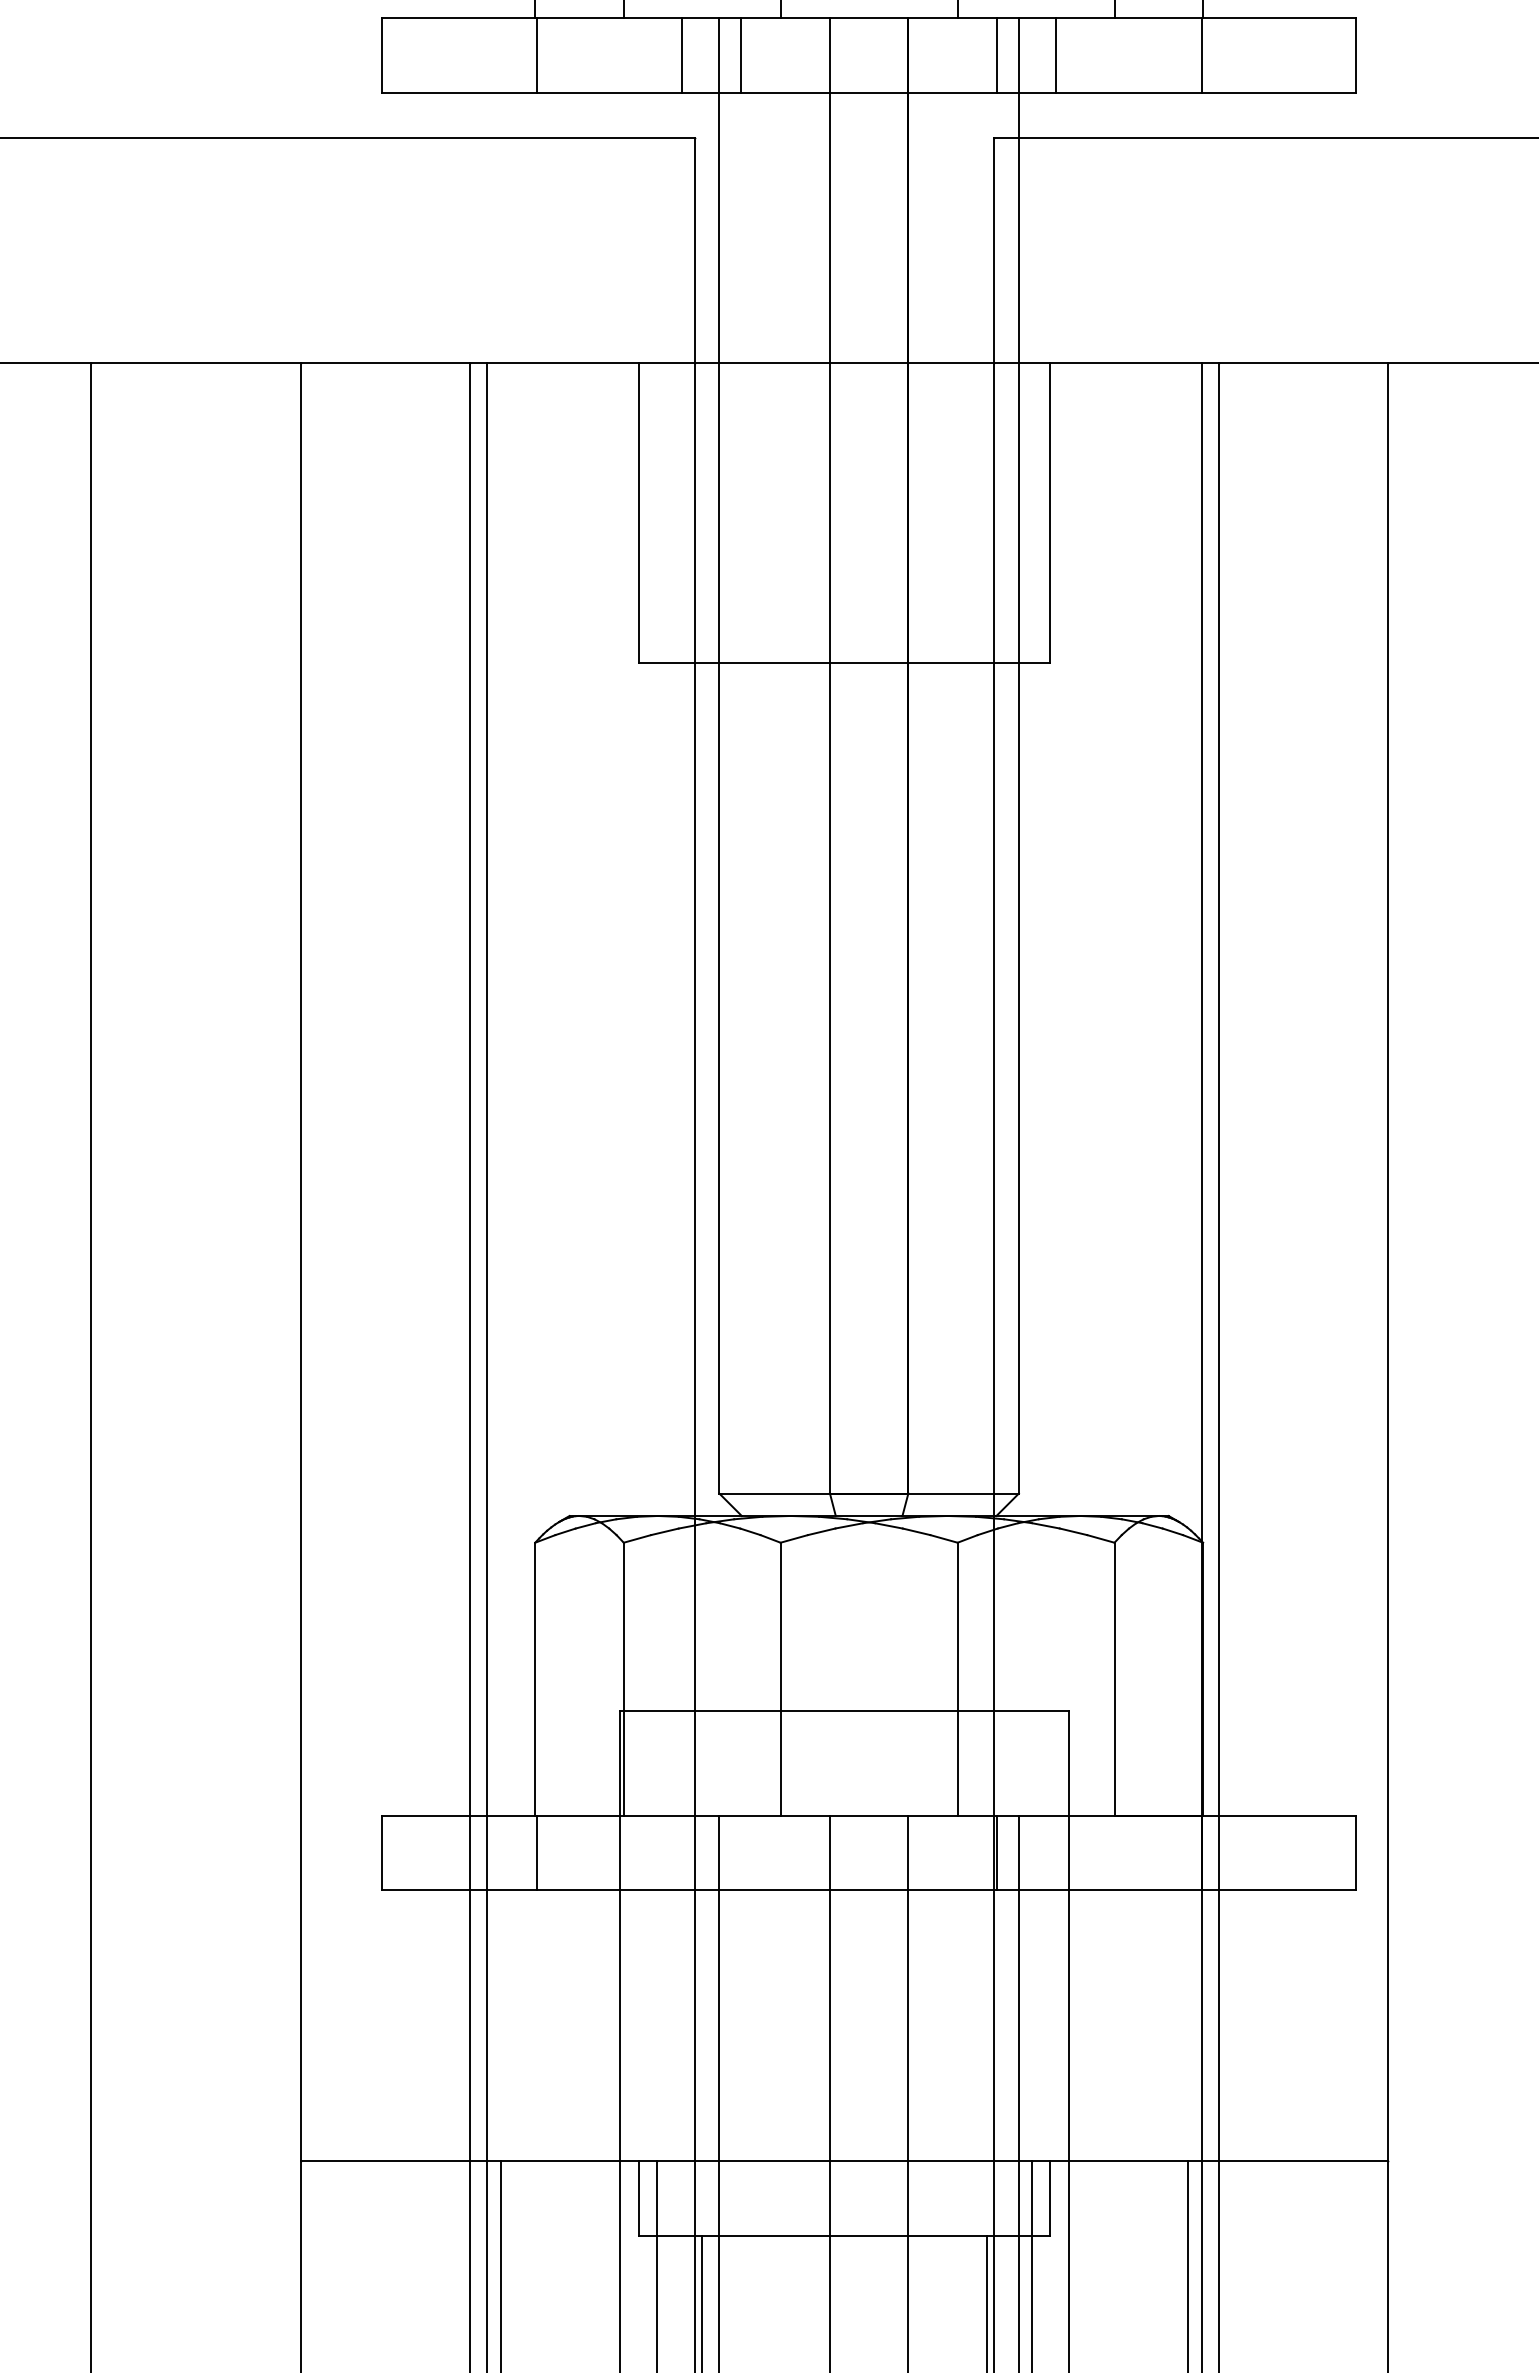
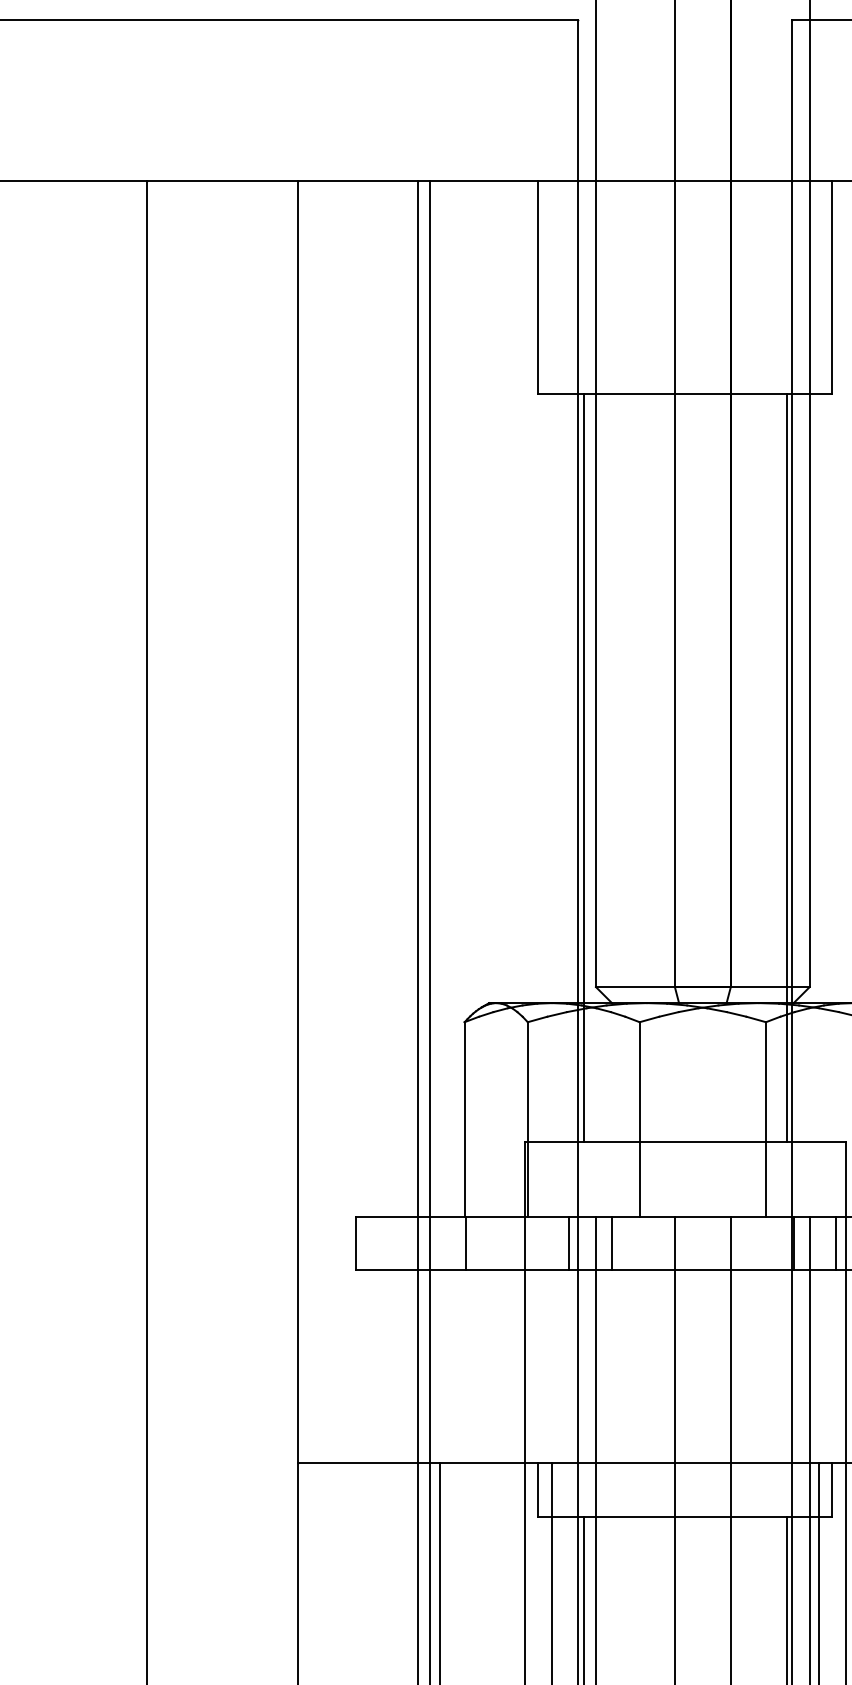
line: (702, 1186) -> (583, 768), added
line: (986, 1186) -> (786, 768), added
line: (681, 1852) -> (568, 1243), added
line: (741, 1852) -> (611, 1243), added
line: (1056, 1852) -> (836, 1243), added

